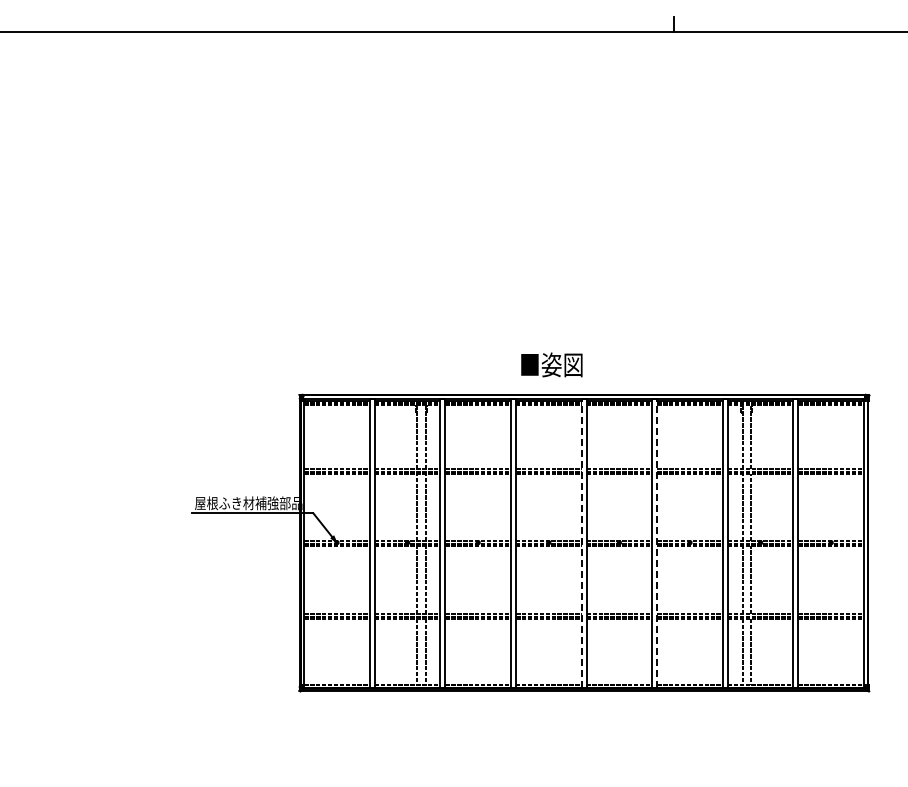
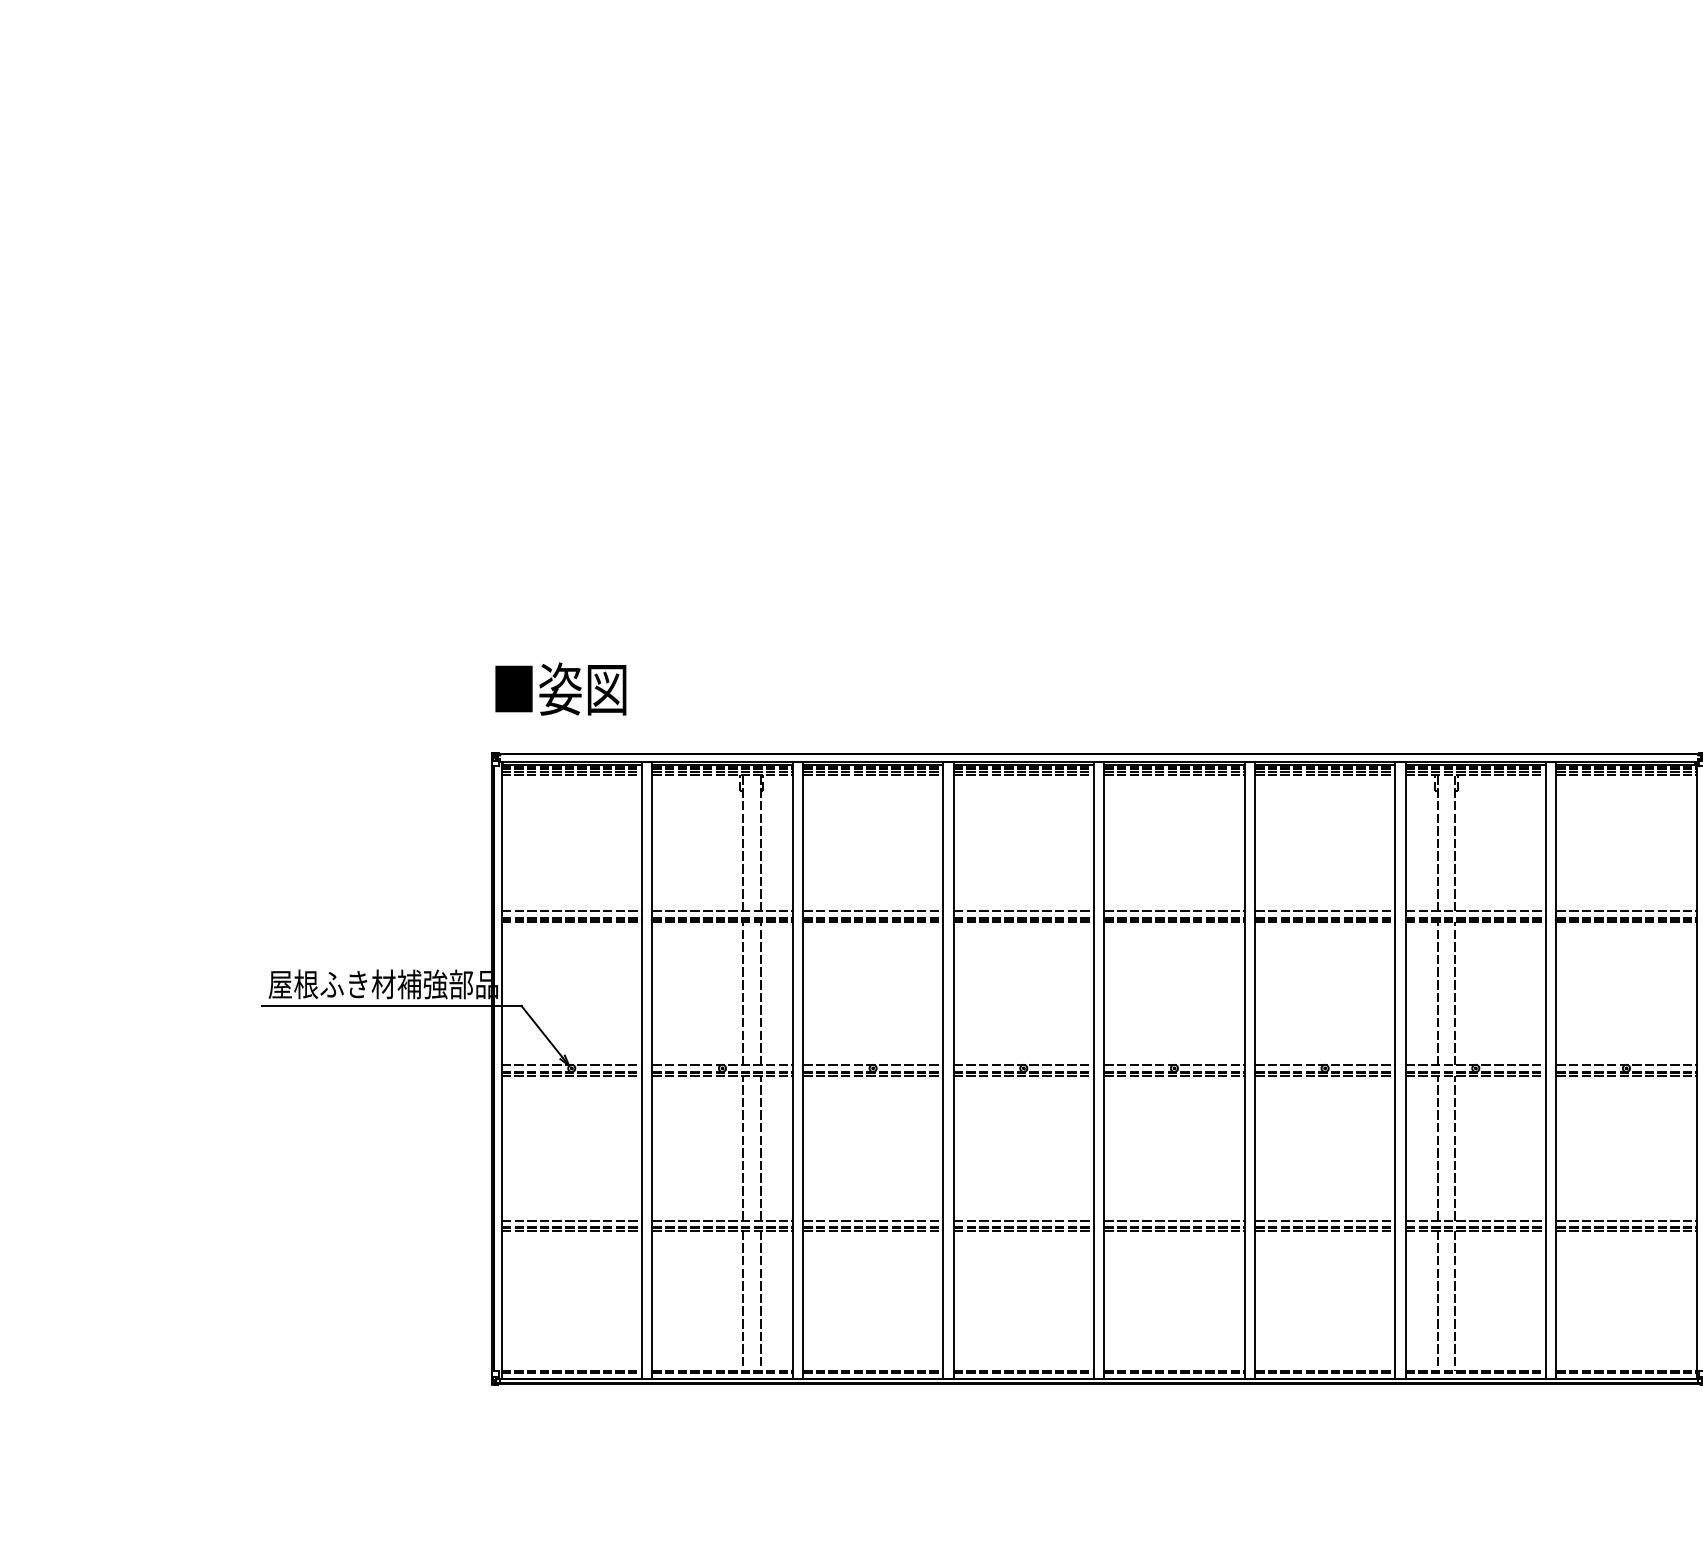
text: (551, 364) -> (560, 688), moved
line: (581, 543) -> (1093, 1070), dashed -> solid
line: (657, 543) -> (1255, 1070), dashed -> solid

